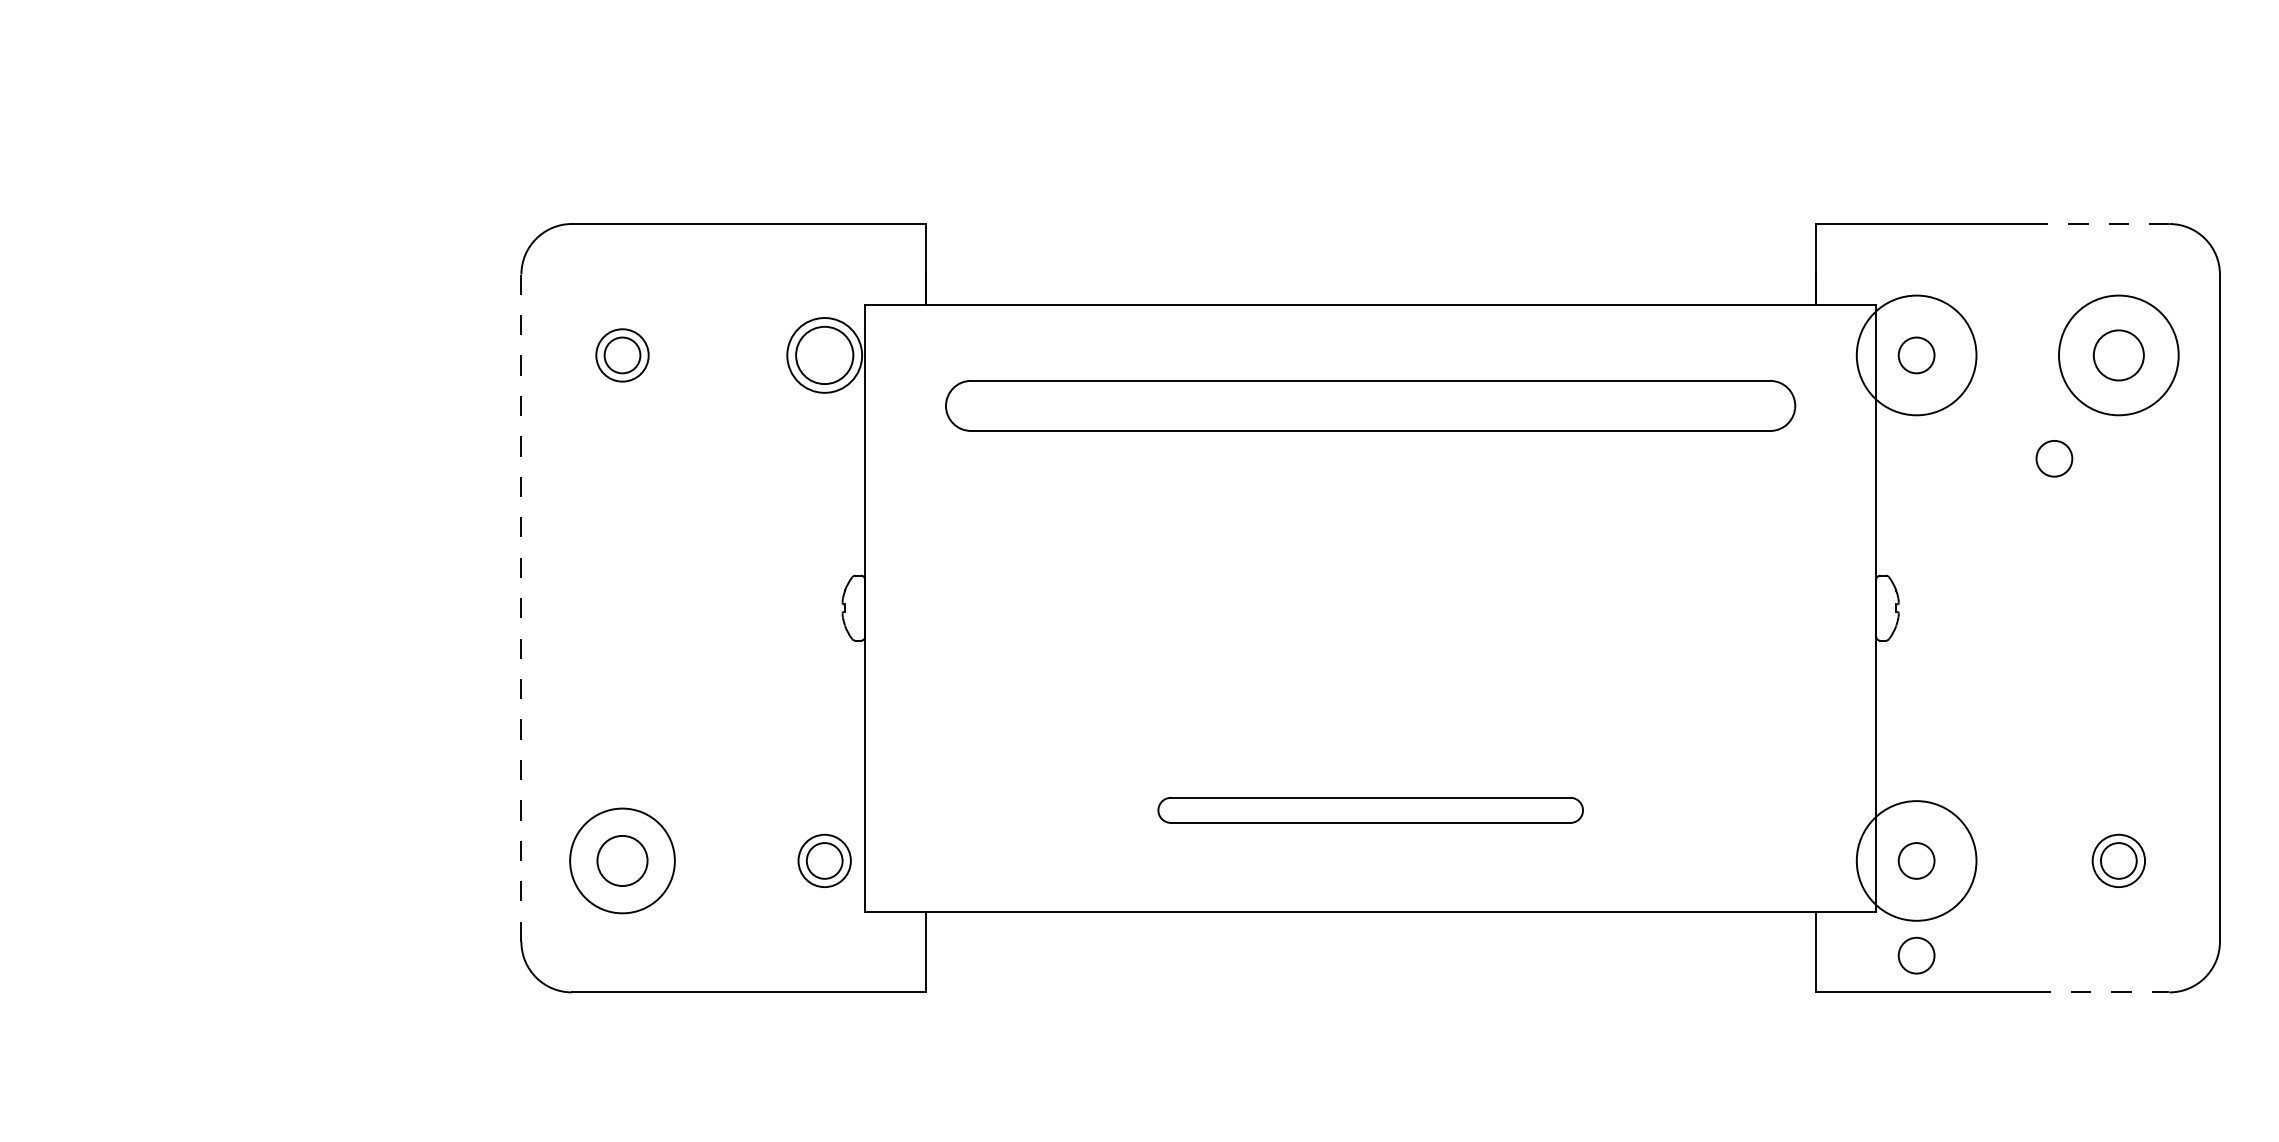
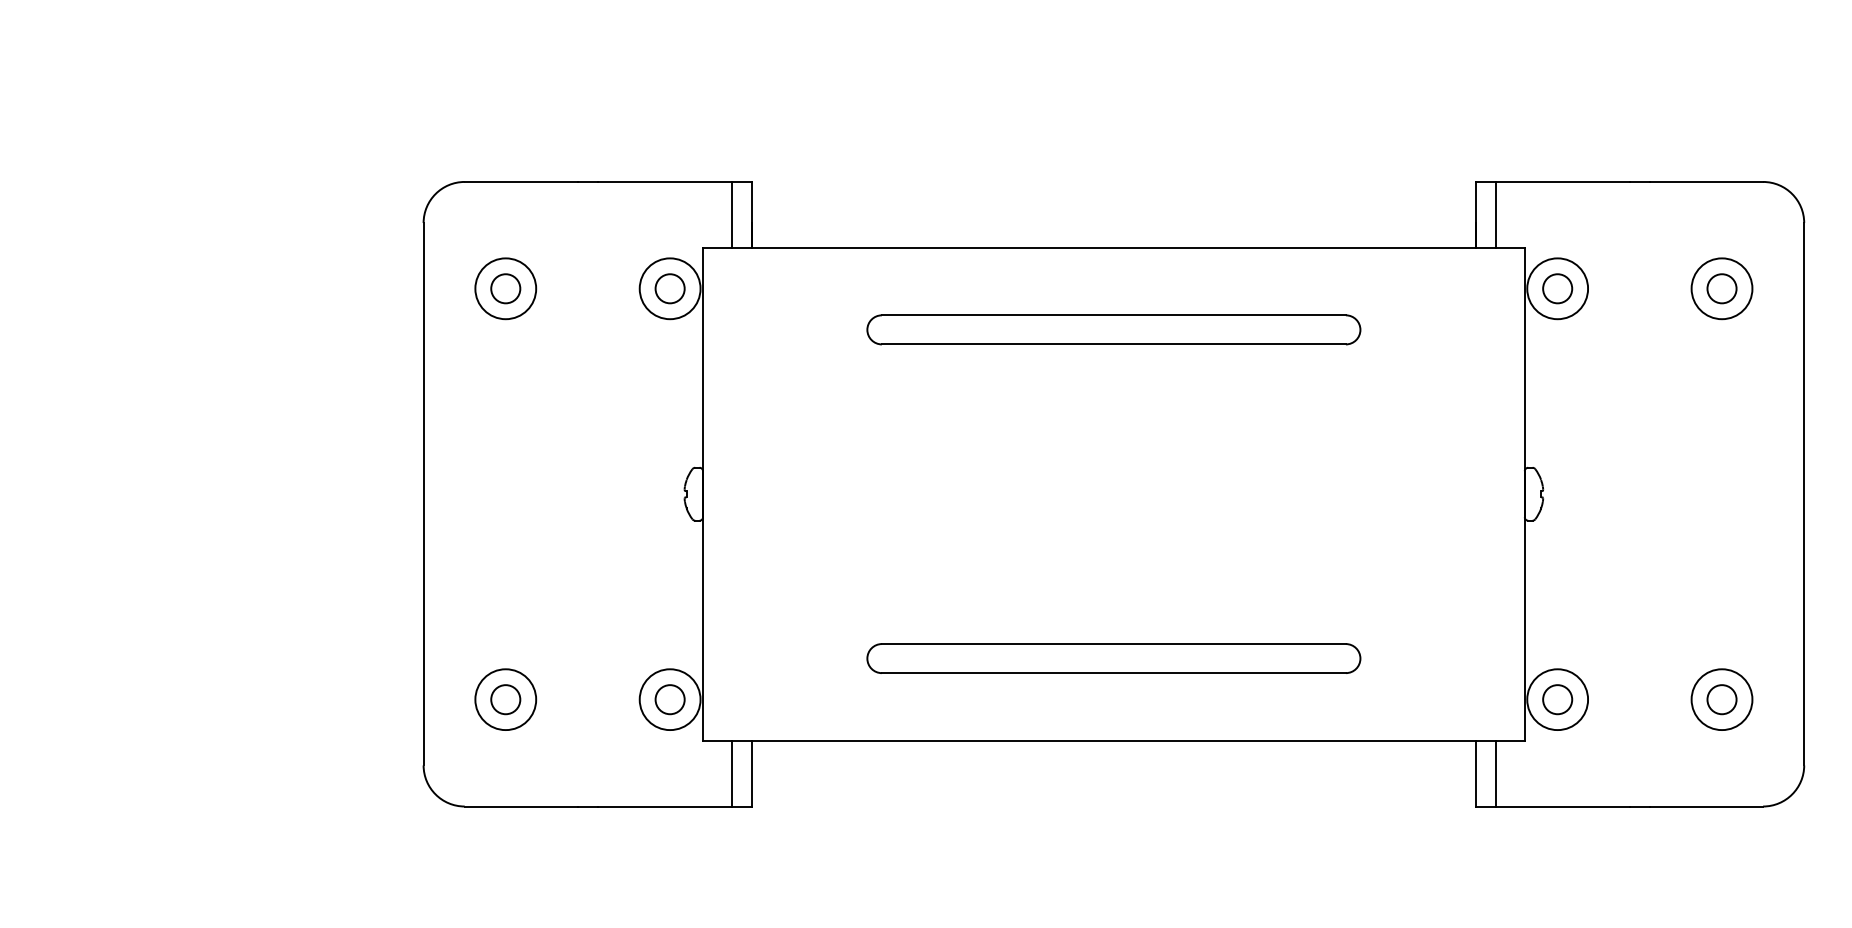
line: (2099, 223) -> (1706, 181), dashed -> solid
line: (900, 264) -> (731, 214), added
line: (1841, 264) -> (1496, 214), added
circle: (622, 355) -> (505, 288), size x1.43
circle: (823, 355) -> (669, 288), size x0.62
circle: (1916, 355) -> (1557, 288), size x0.62
circle: (2118, 355) -> (1721, 288), size x0.62
circle: (2118, 355) -> (1721, 288), size x0.71
part: (1370, 405) -> (1113, 329), size x0.71
circle: (2054, 458) -> (1669, 372), removed
line: (521, 607) -> (423, 493), dashed -> solid
part: (1370, 810) -> (1113, 658), size x1.43
circle: (622, 860) -> (505, 699), size x0.71
circle: (622, 860) -> (505, 699), size x0.71
circle: (823, 860) -> (669, 699), size x1.43
circle: (1916, 860) -> (1557, 699), size x0.62
circle: (2118, 860) -> (1721, 699), size x1.43
line: (900, 951) -> (731, 773), added
line: (1841, 951) -> (1496, 773), added
circle: (1916, 955) -> (1557, 776), removed
line: (2100, 992) -> (1707, 806), dashed -> solid

